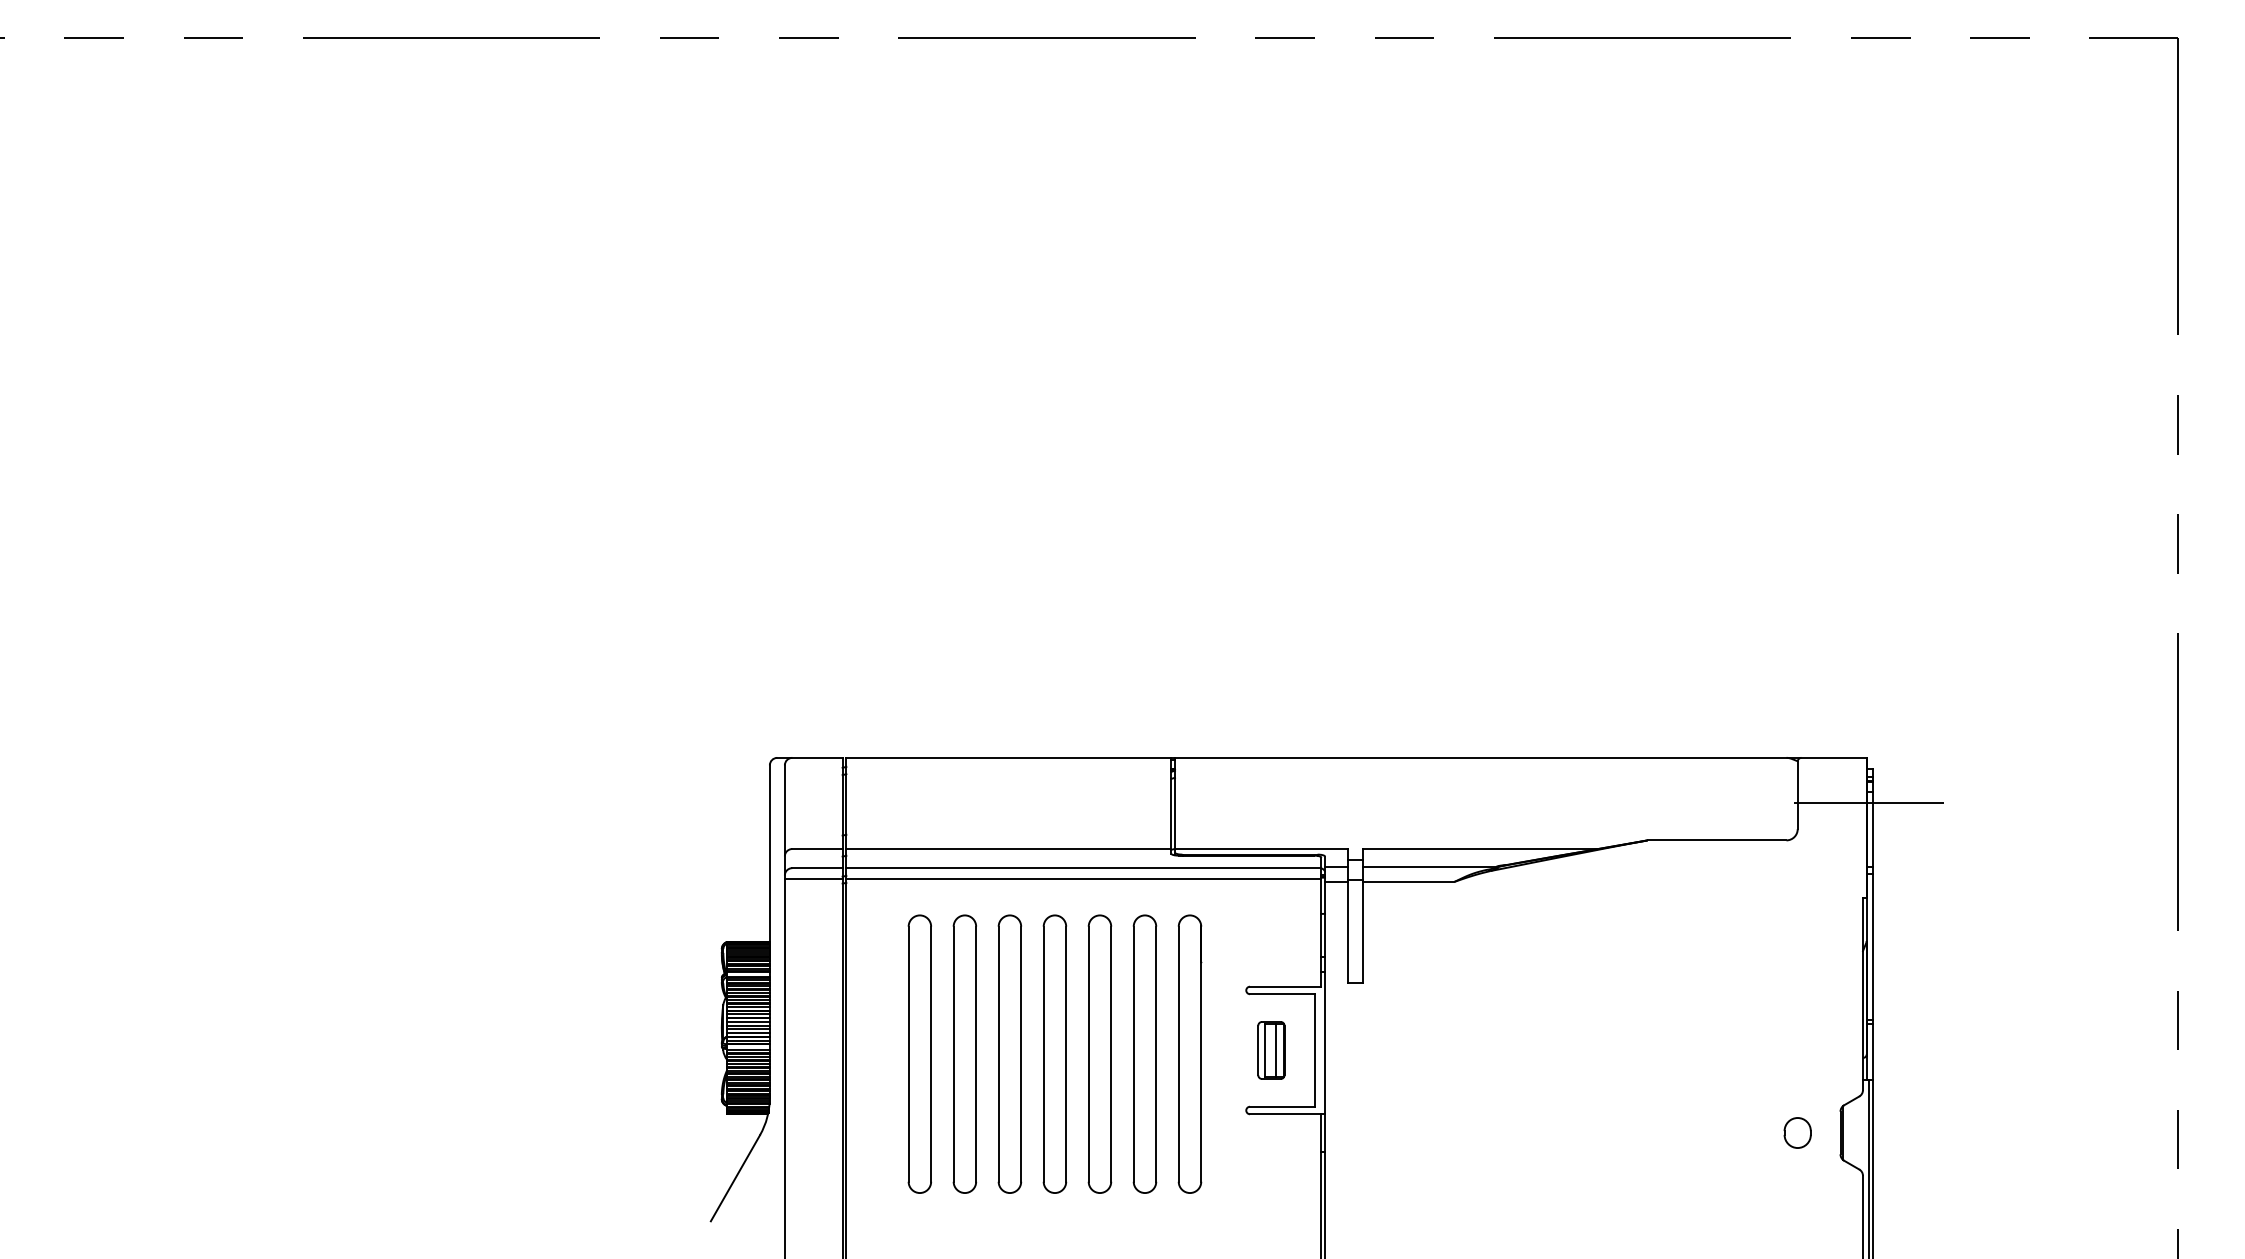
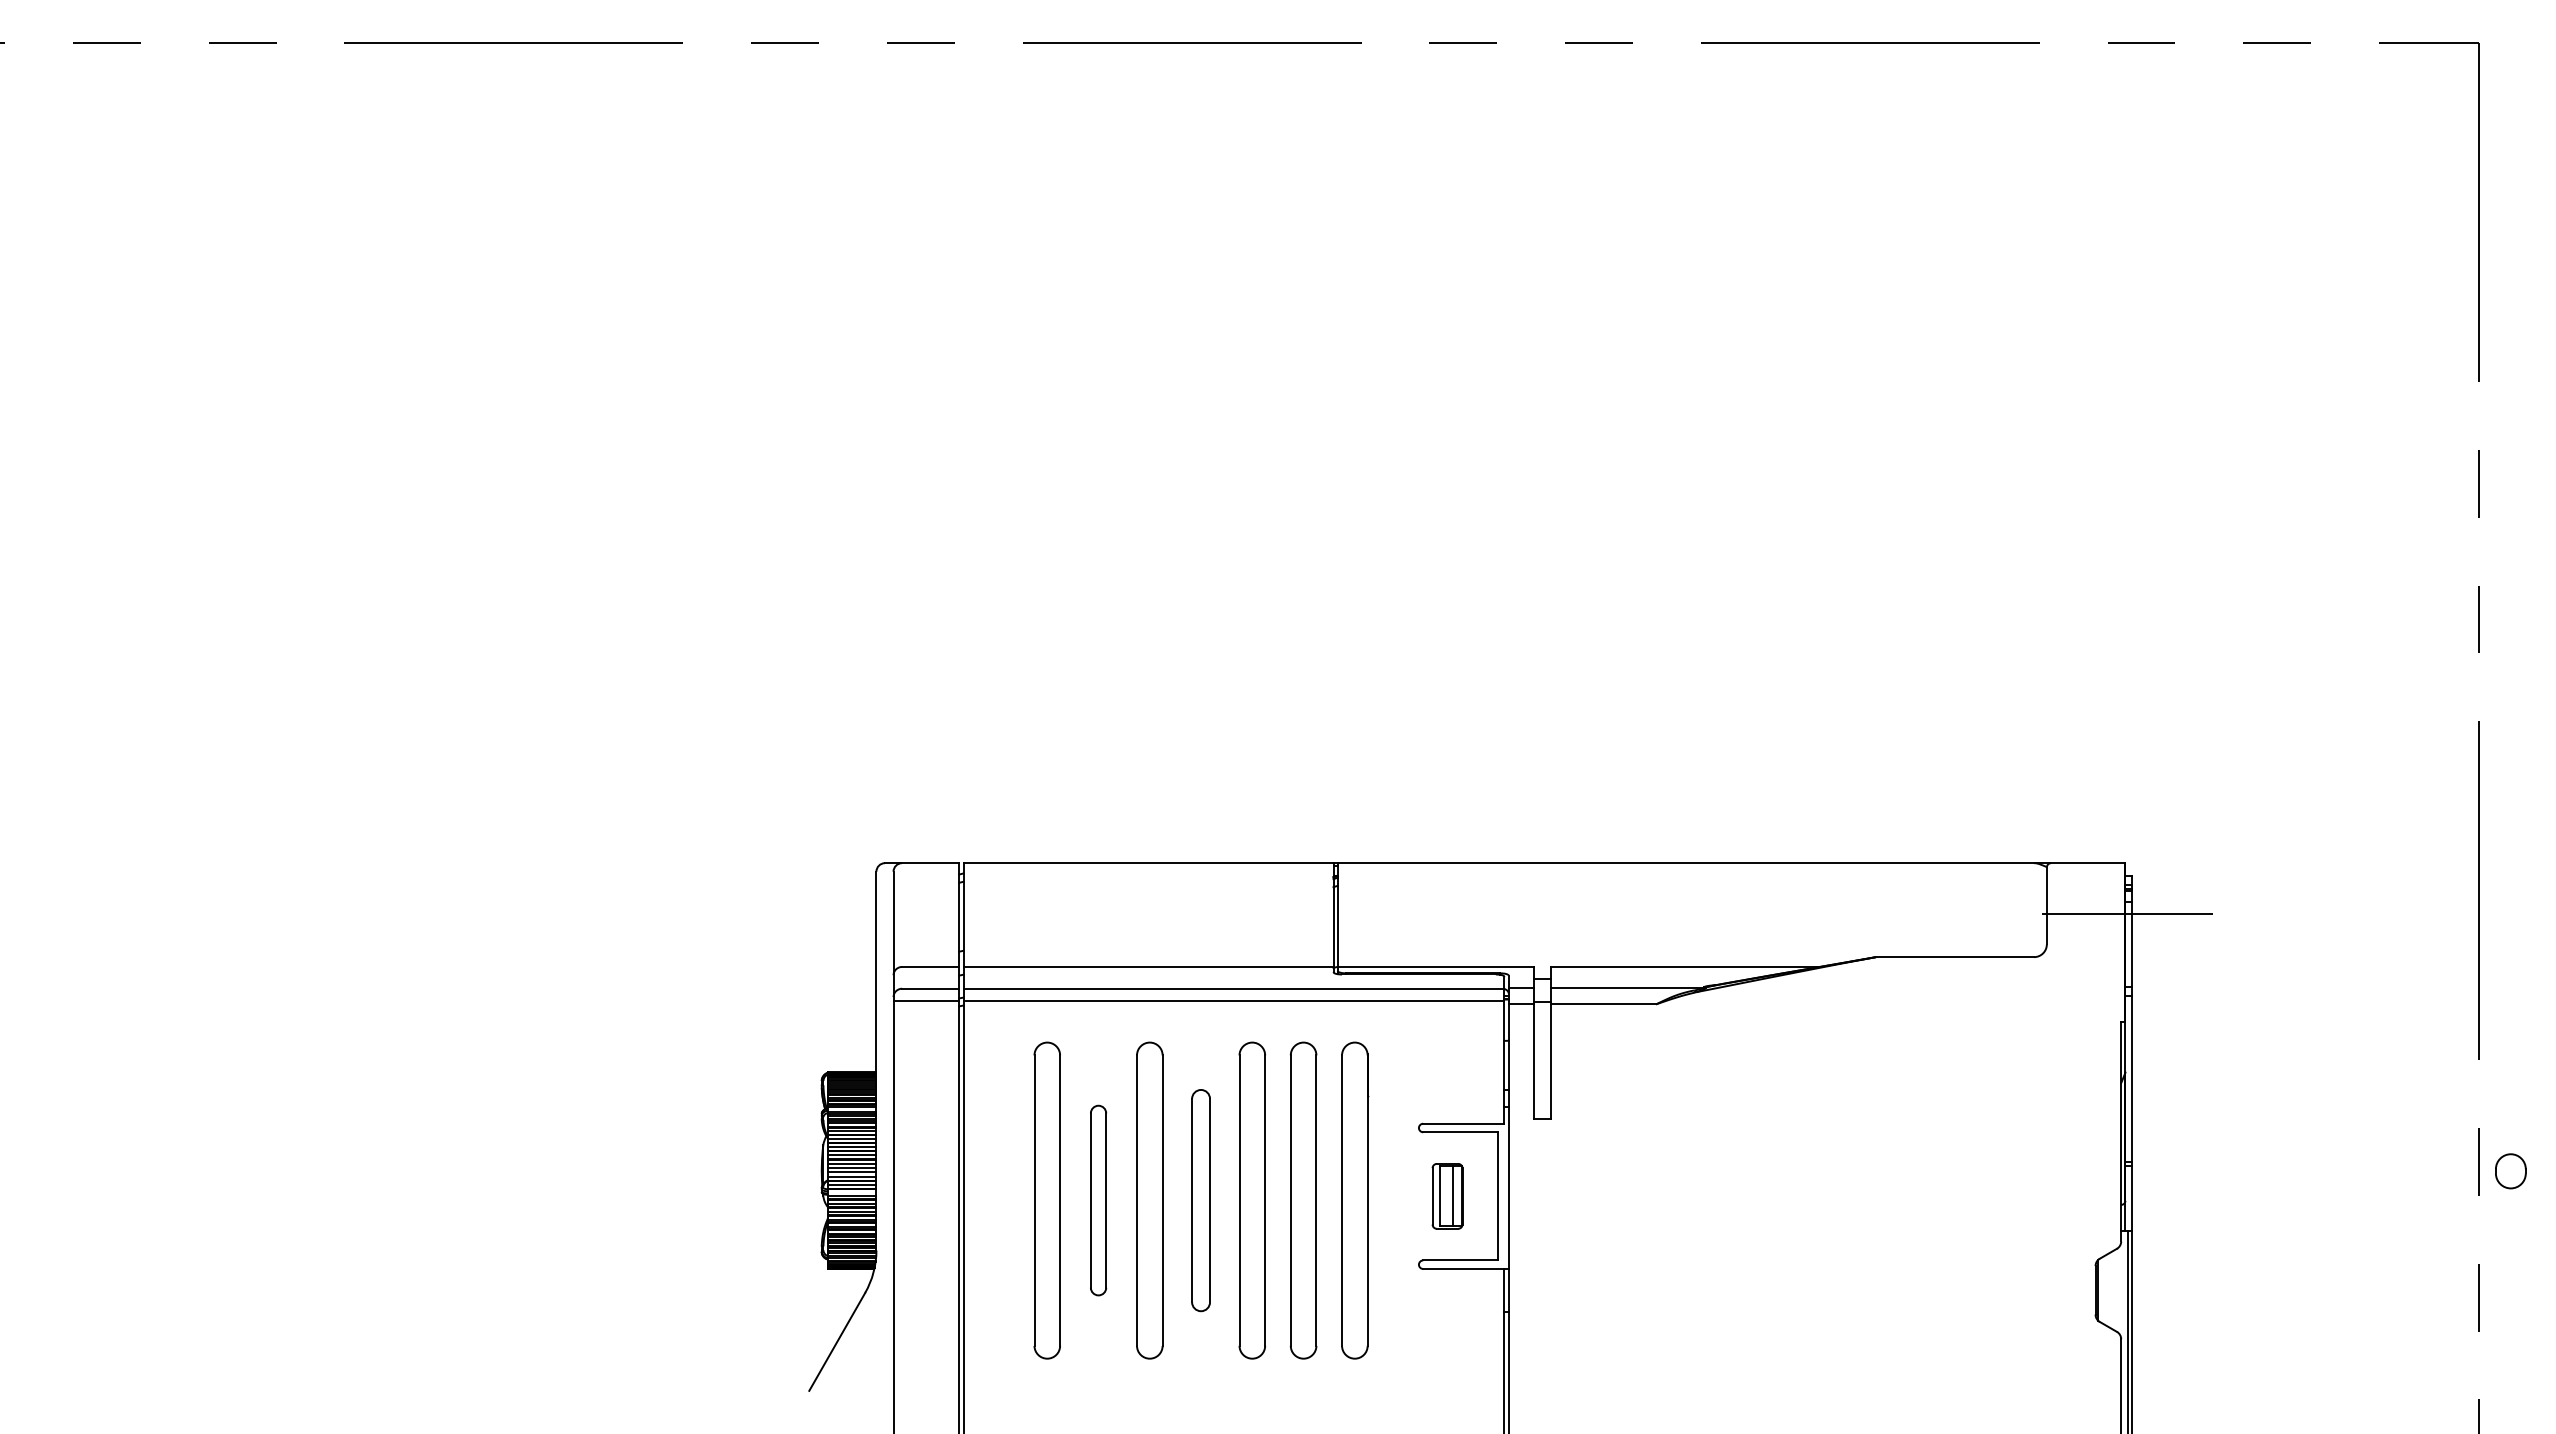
part: (964, 1054) -> (1098, 1200), size x0.6
part: (1054, 1054) -> (1200, 1200), size x0.7
part: (1797, 1133) -> (2510, 1171), moved

